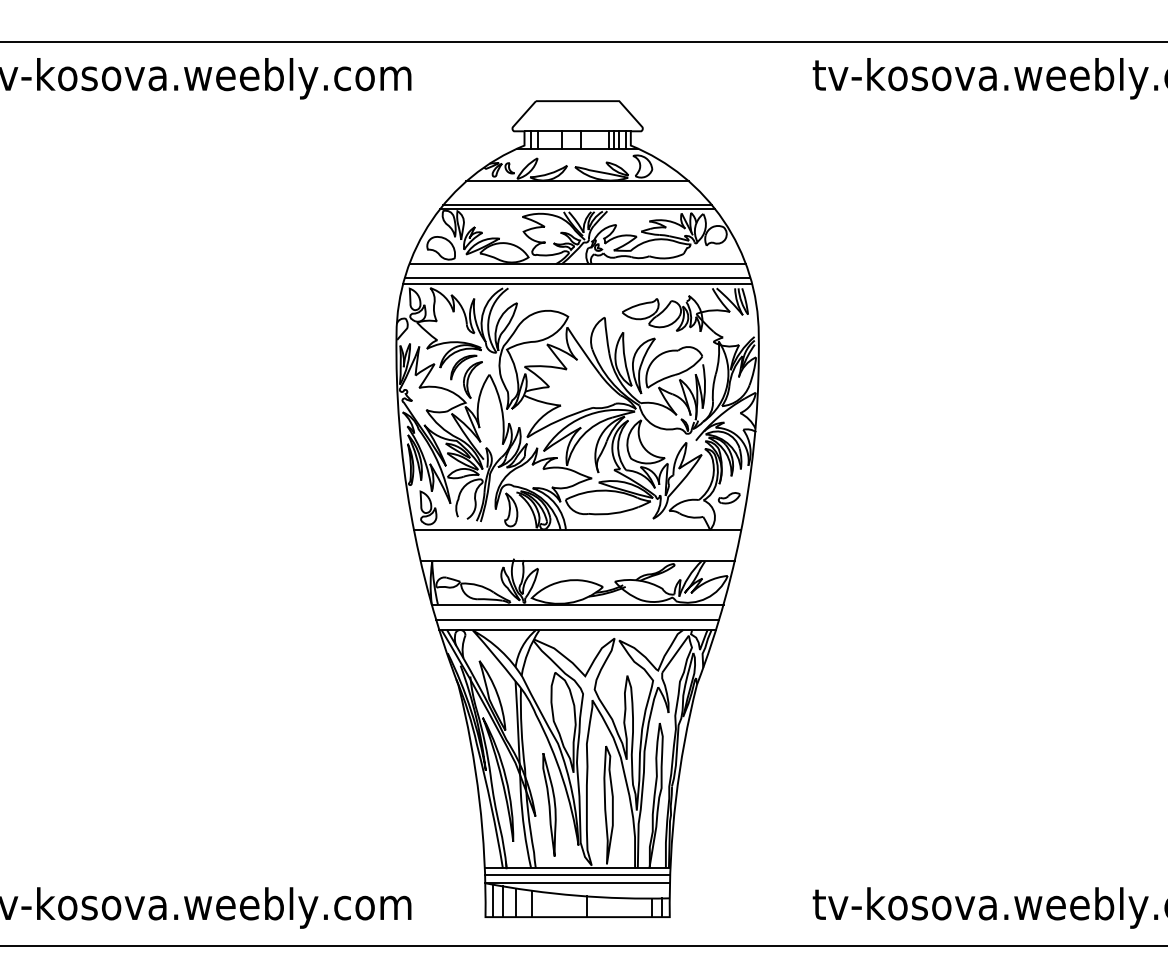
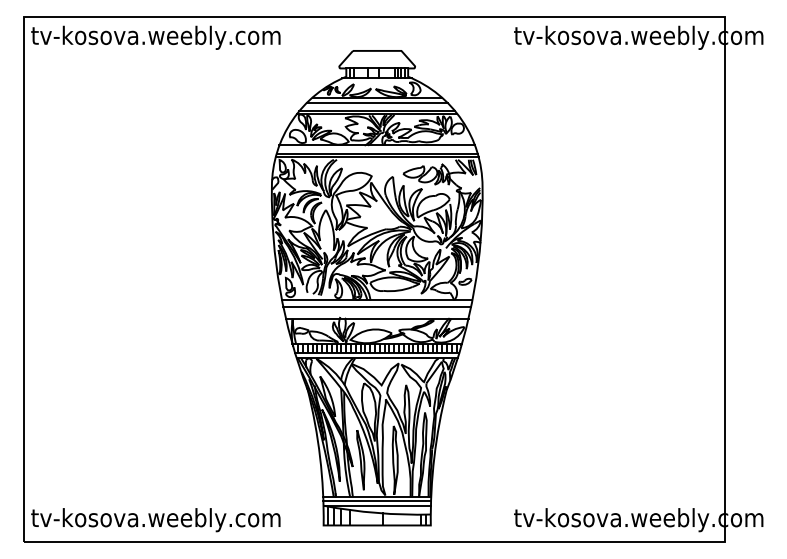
line: (576, 191) -> (376, 103), added
line: (578, 540) -> (377, 306), added
hatch: (578, 611) -> (377, 347), added

